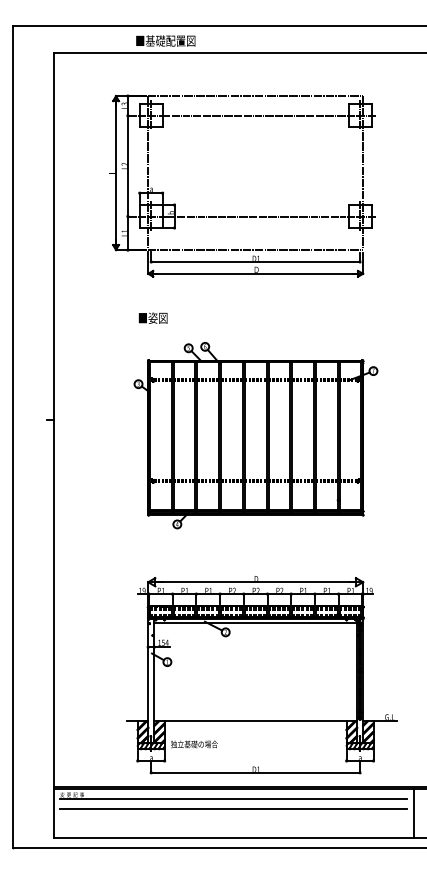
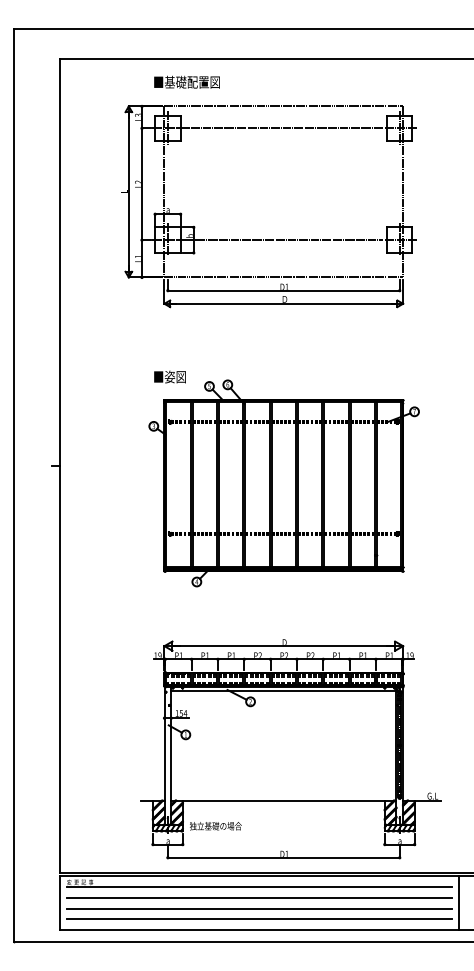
text: (165, 40) -> (186, 81), moved
text: (152, 317) -> (169, 376), moved
line: (232, 818) -> (258, 908), added
line: (232, 828) -> (258, 919), added

